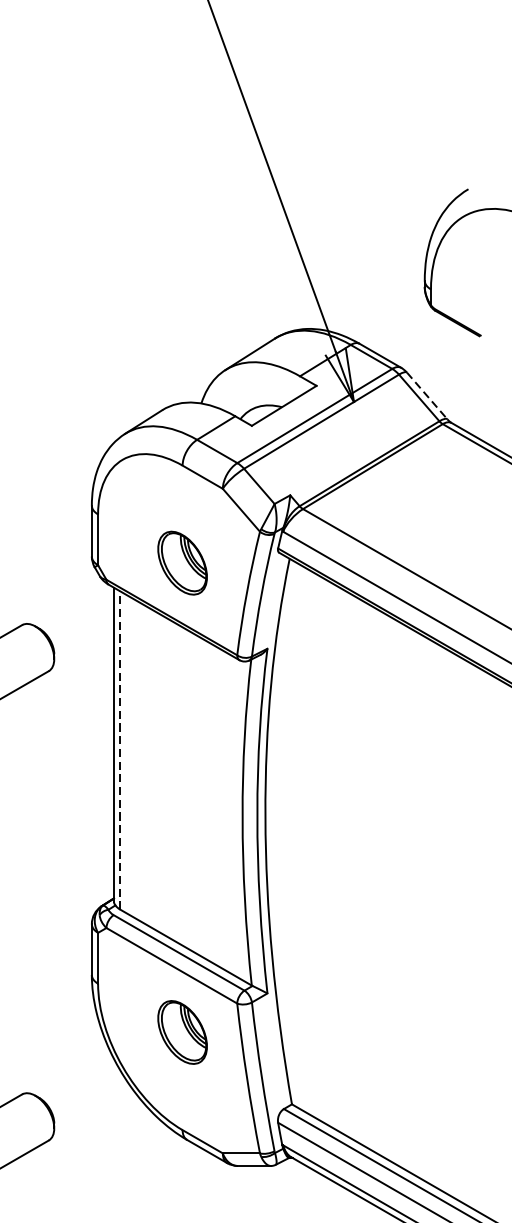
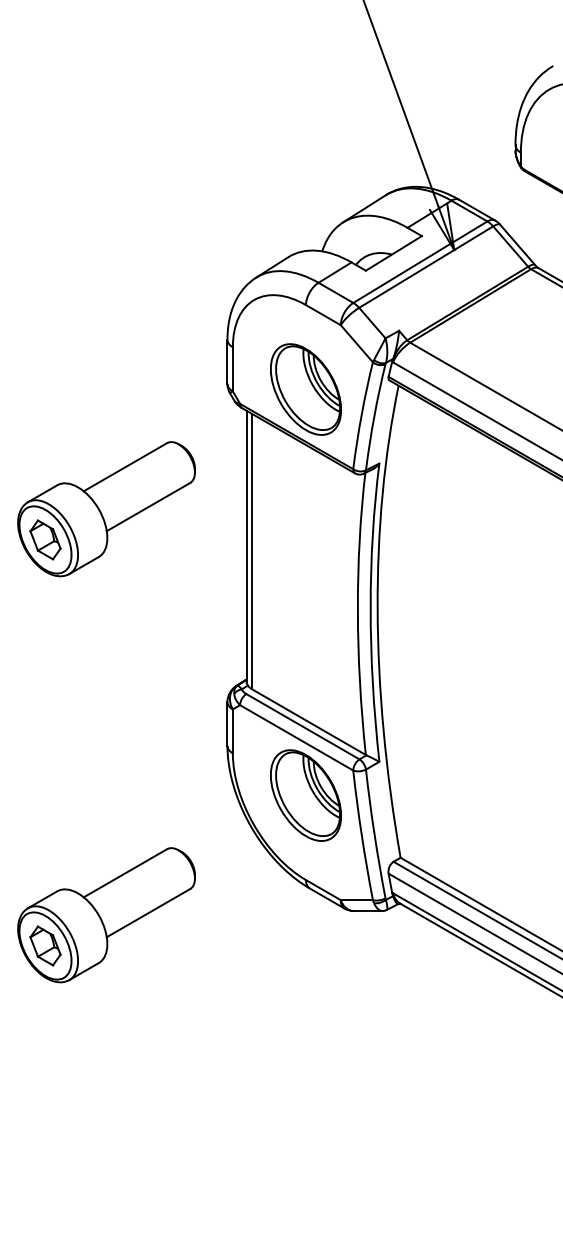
line: (427, 395) -> (517, 244), dashed -> solid
part: (182, 563) -> (305, 389), size x1.67
line: (119, 750) -> (251, 551), dashed -> solid
part: (182, 1032) -> (305, 795), size x1.67

